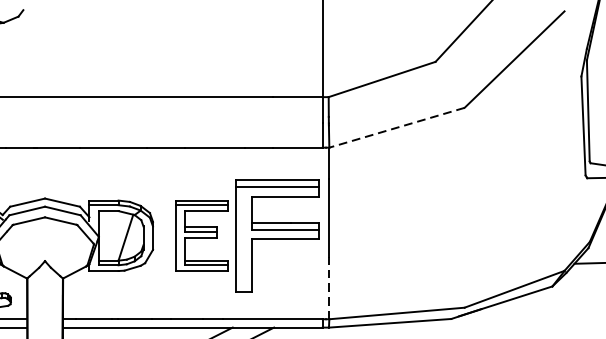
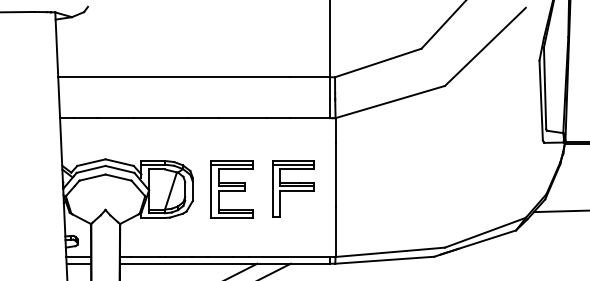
line: (396, 128) -> (389, 102), dashed -> solid
part: (277, 234) -> (293, 188), size x0.62
line: (329, 287) -> (335, 231), dashed -> solid

